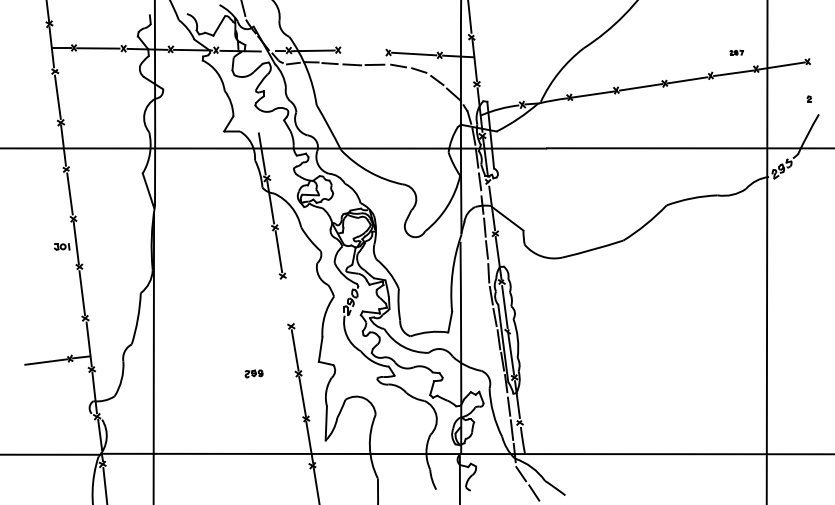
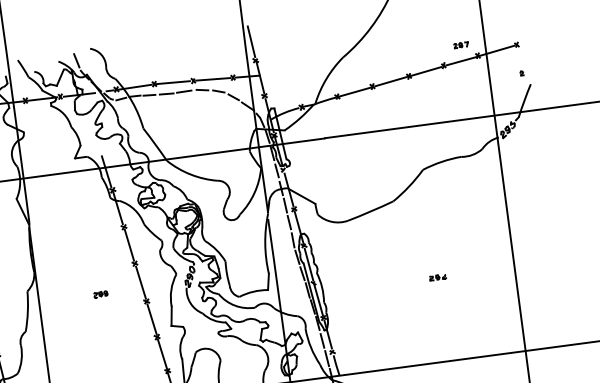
line: (362, 51) -> (173, 82), added
part: (736, 52) -> (461, 45), size x1.43
line: (286, 301) -> (140, 282), added
part: (667, 345) -> (438, 277), added
part: (253, 373) -> (100, 294), moved

